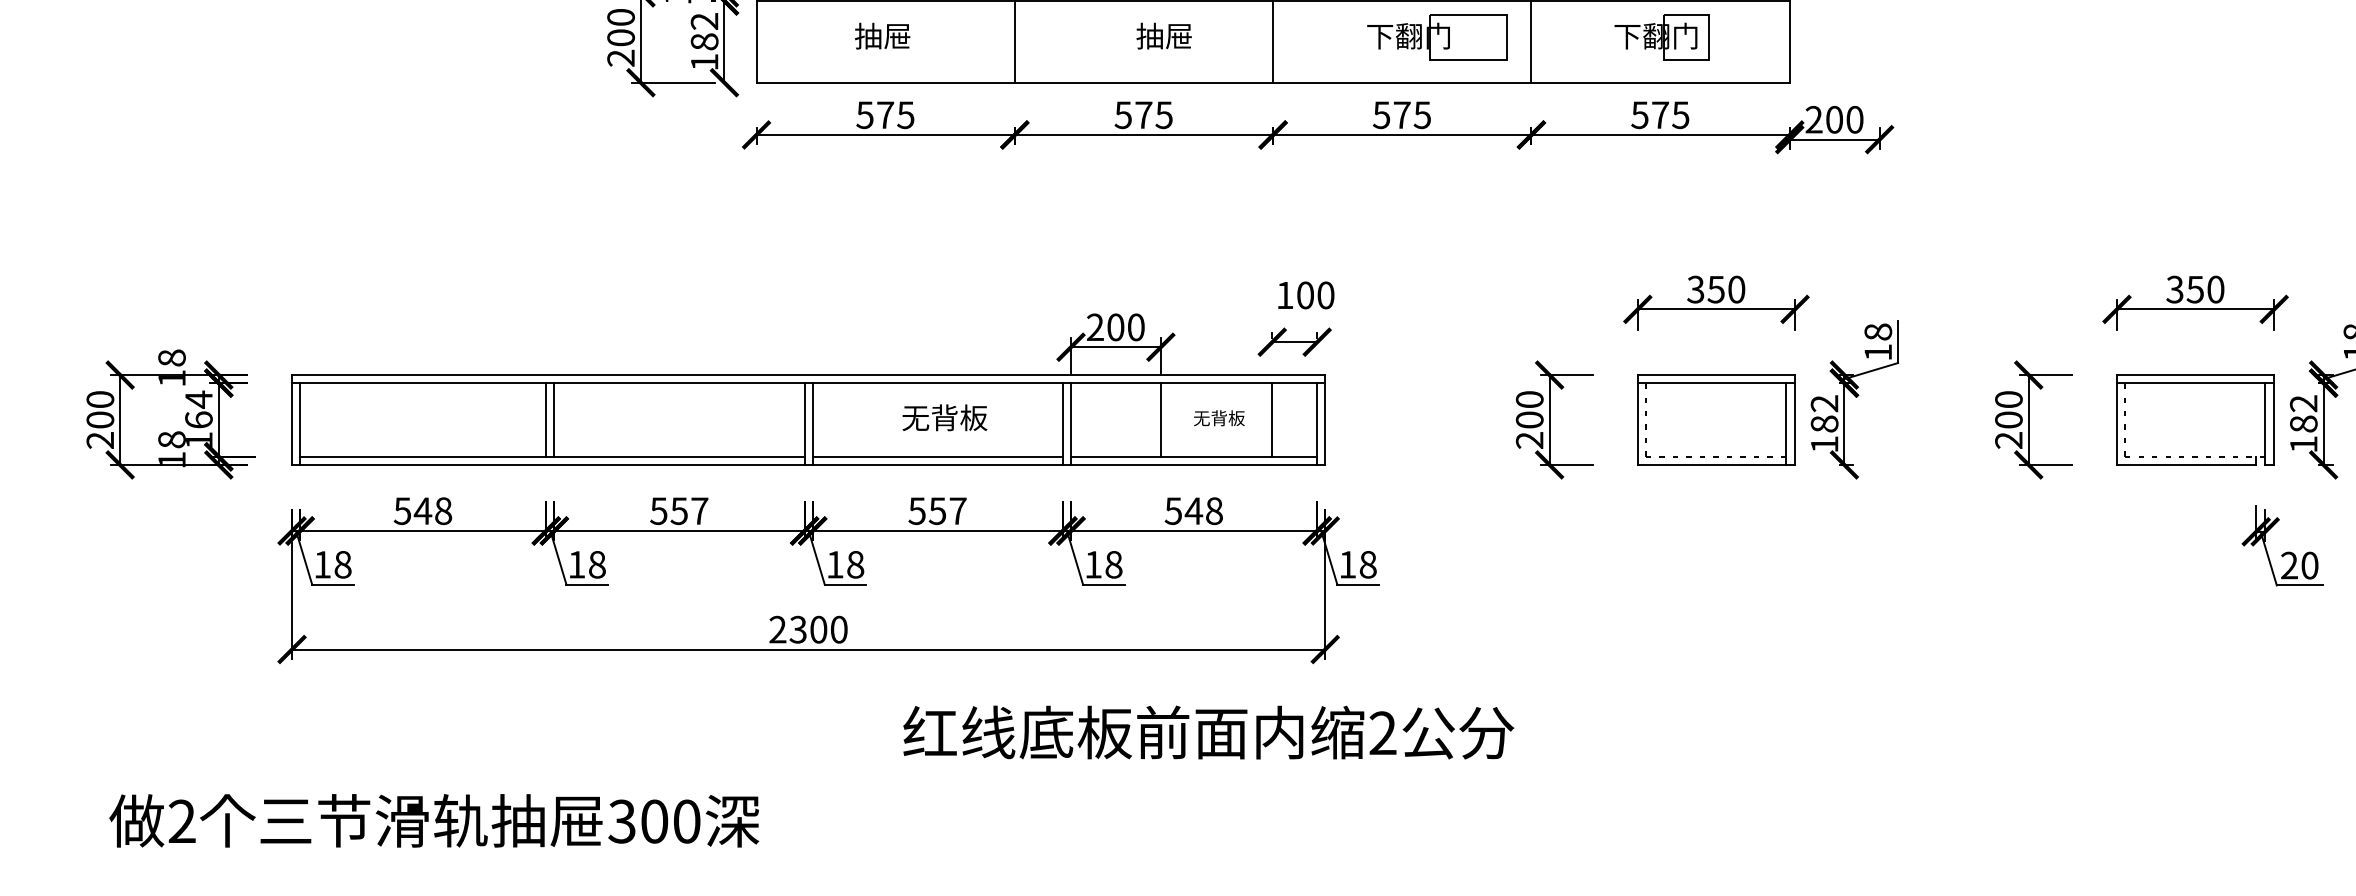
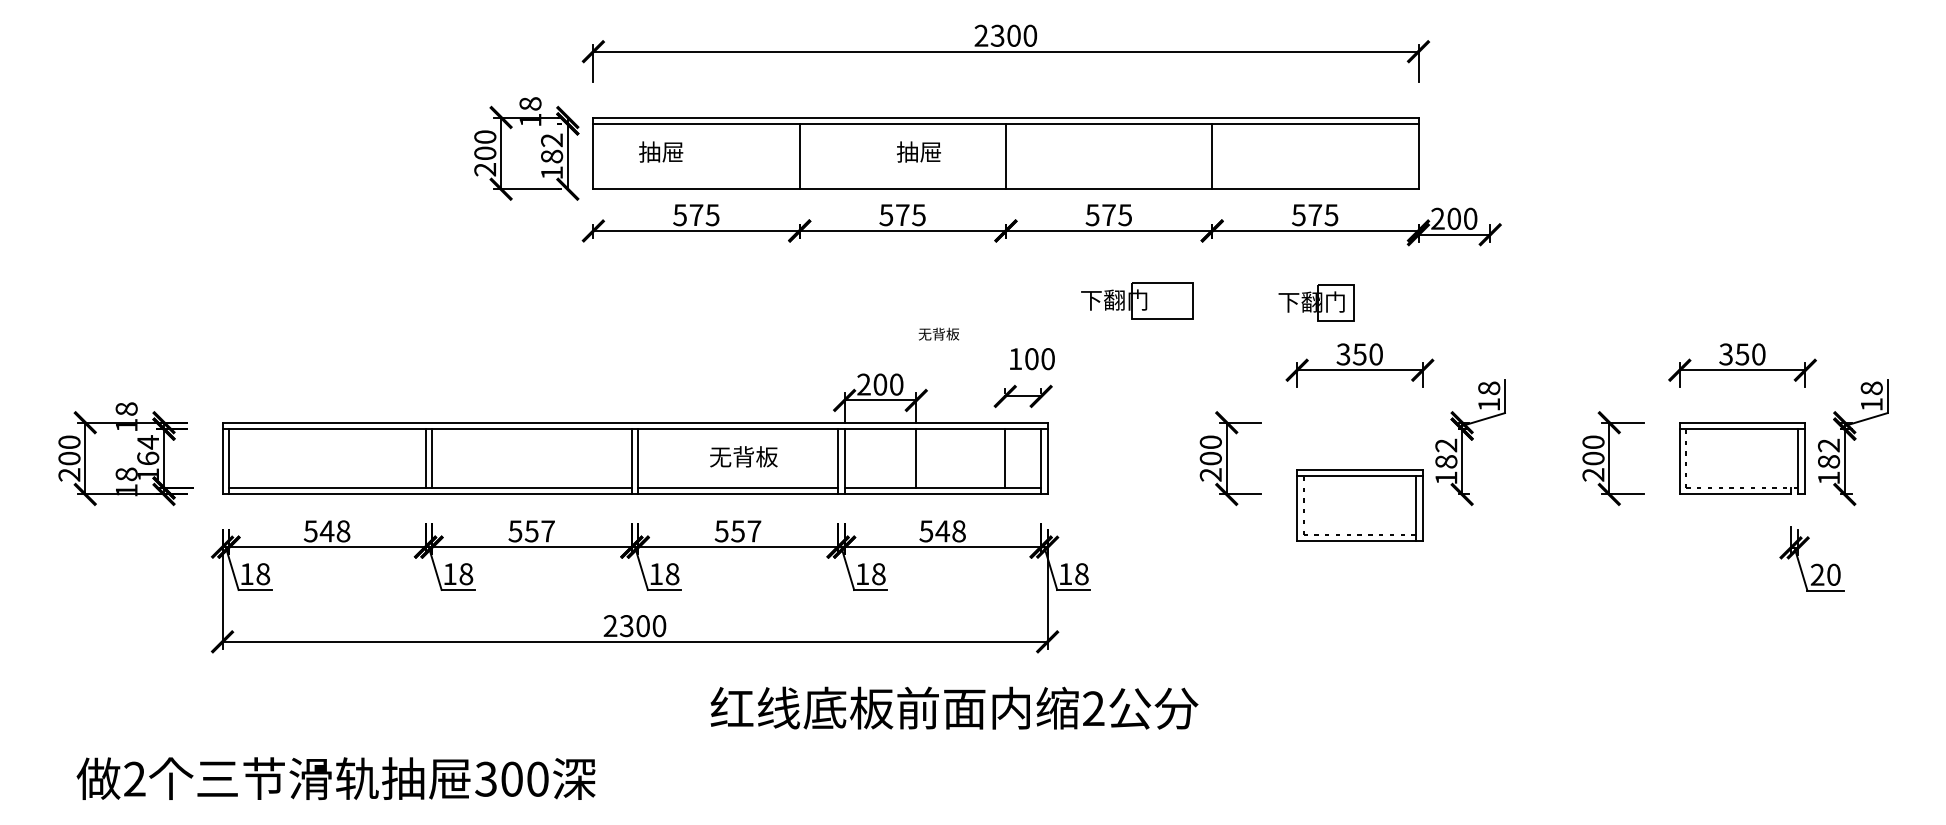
text: (883, 35) -> (661, 151), moved
part: (1437, 36) -> (1137, 300), moved
part: (1662, 36) -> (1316, 302), moved
text: (1218, 417) -> (938, 333), moved
part: (1715, 419) -> (1359, 505), moved

